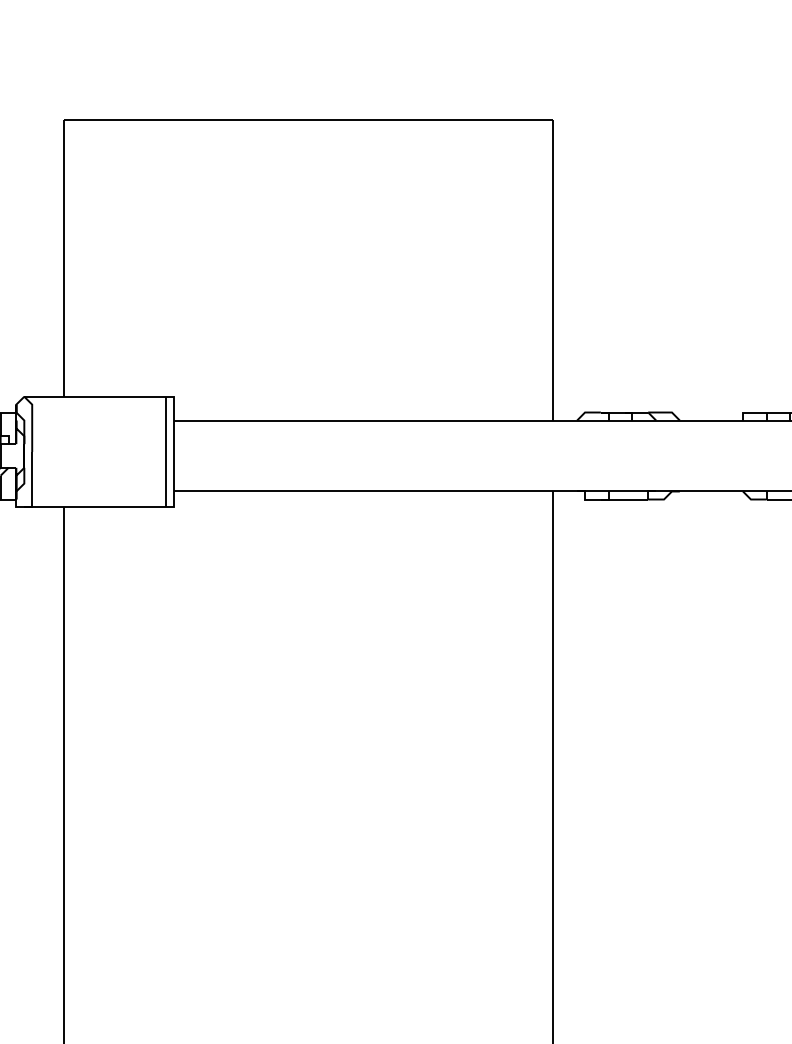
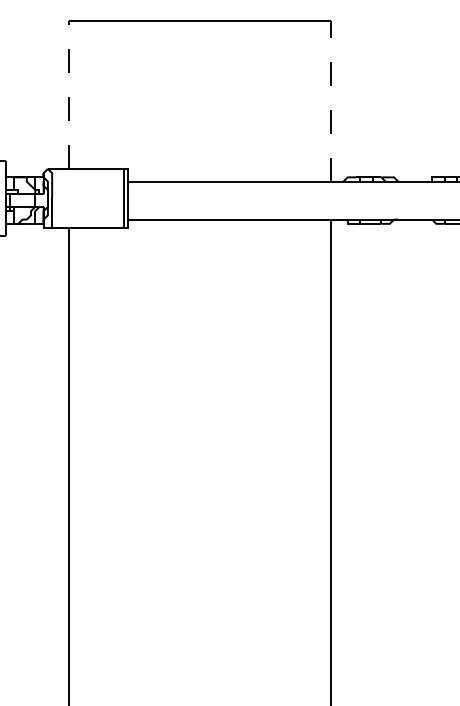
line: (64, 259) -> (69, 95), solid -> dashed
line: (553, 268) -> (330, 100), solid -> dashed

